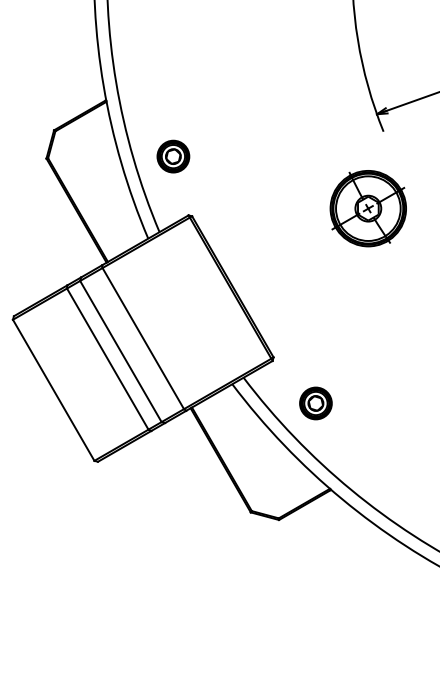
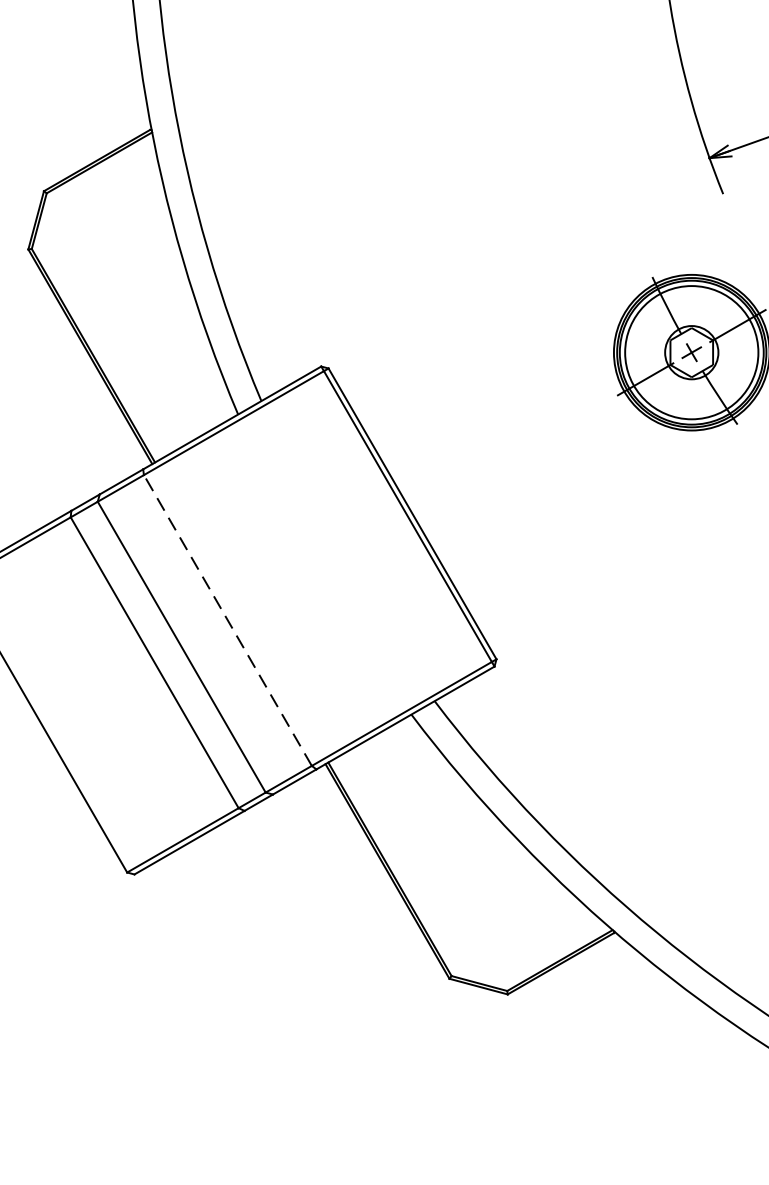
part: (173, 156) -> (290, 245), removed
line: (143, 338) -> (228, 620), solid -> dashed
part: (315, 403) -> (582, 754), removed

